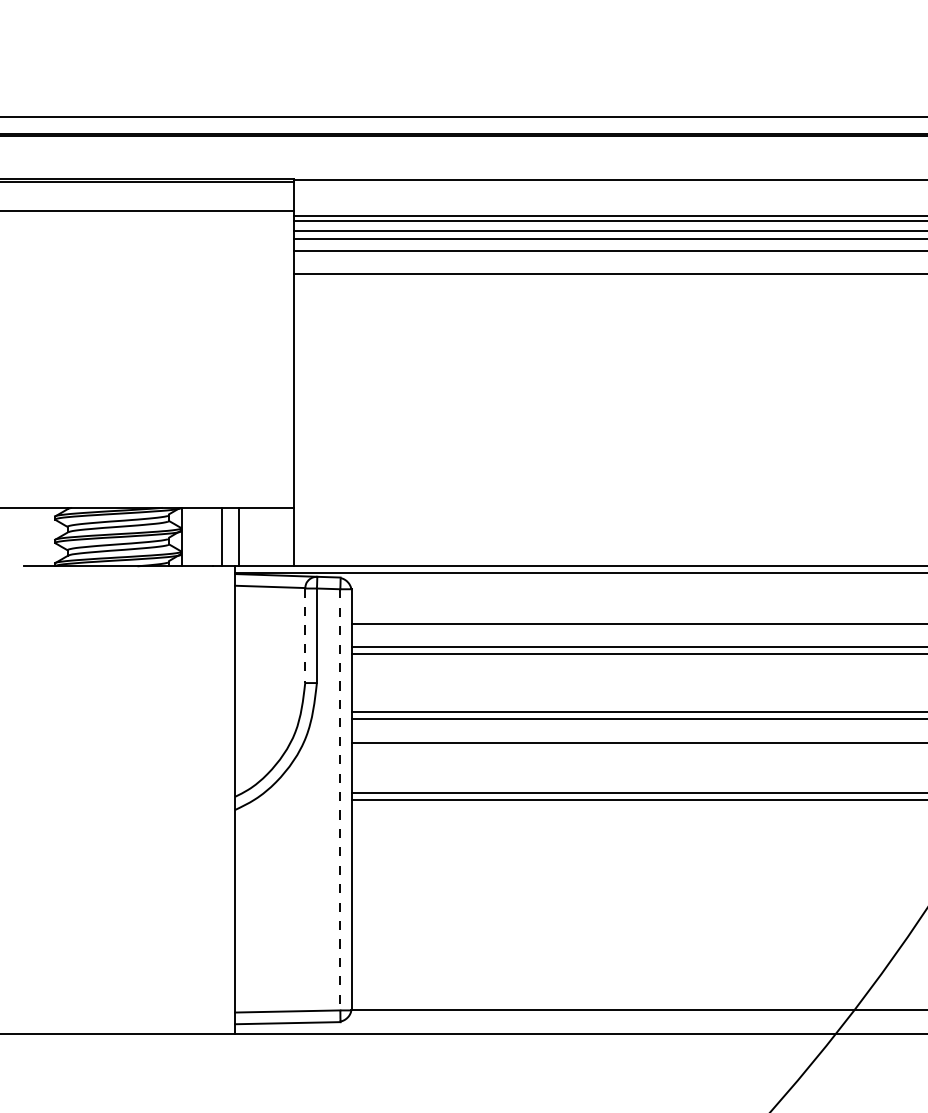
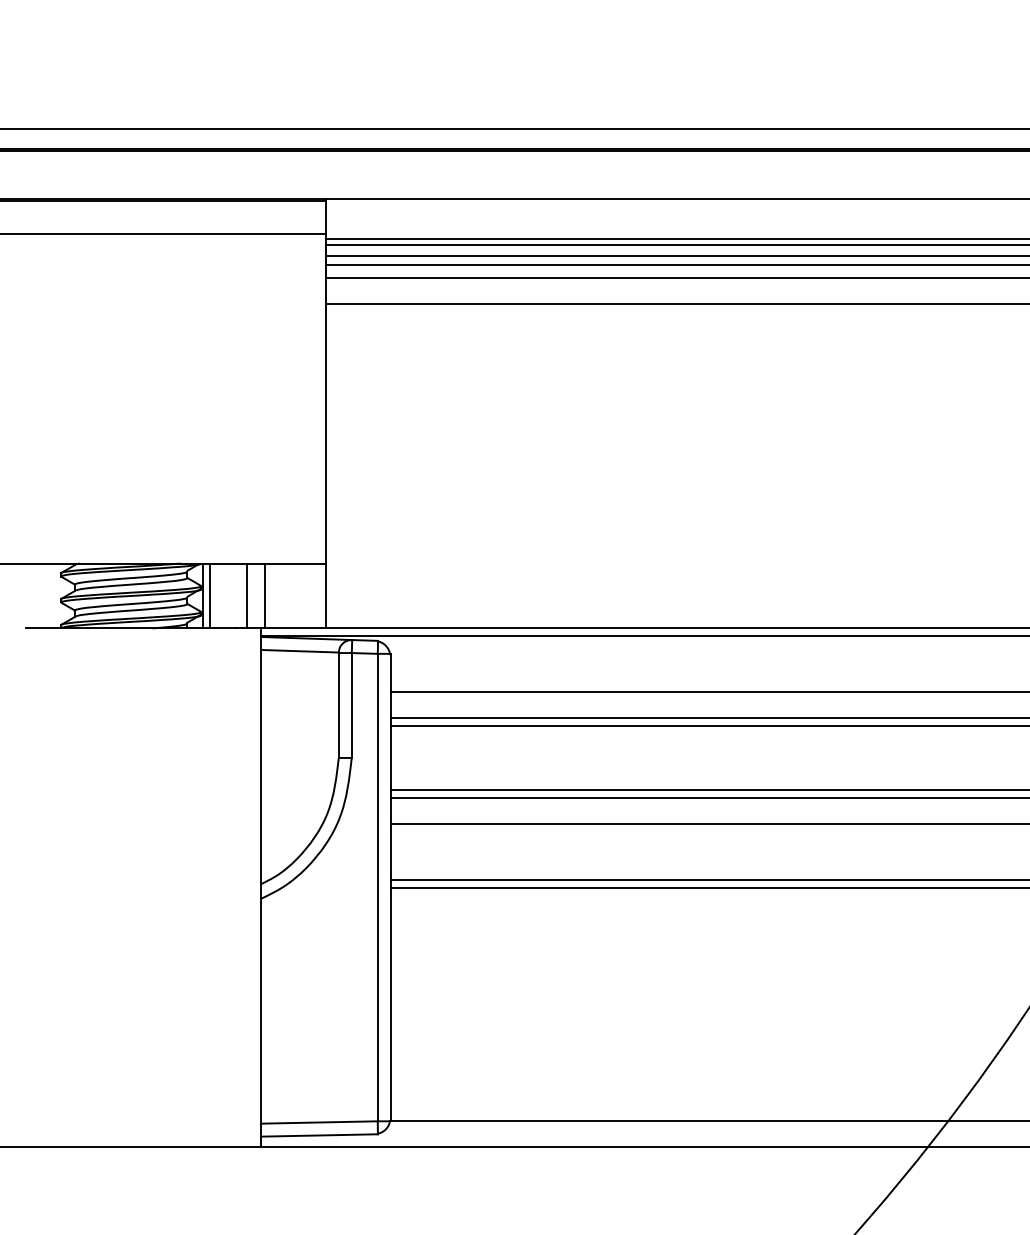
line: (189, 536) -> (210, 595), added
line: (305, 636) -> (339, 706), dashed -> solid
line: (340, 799) -> (377, 887), dashed -> solid

